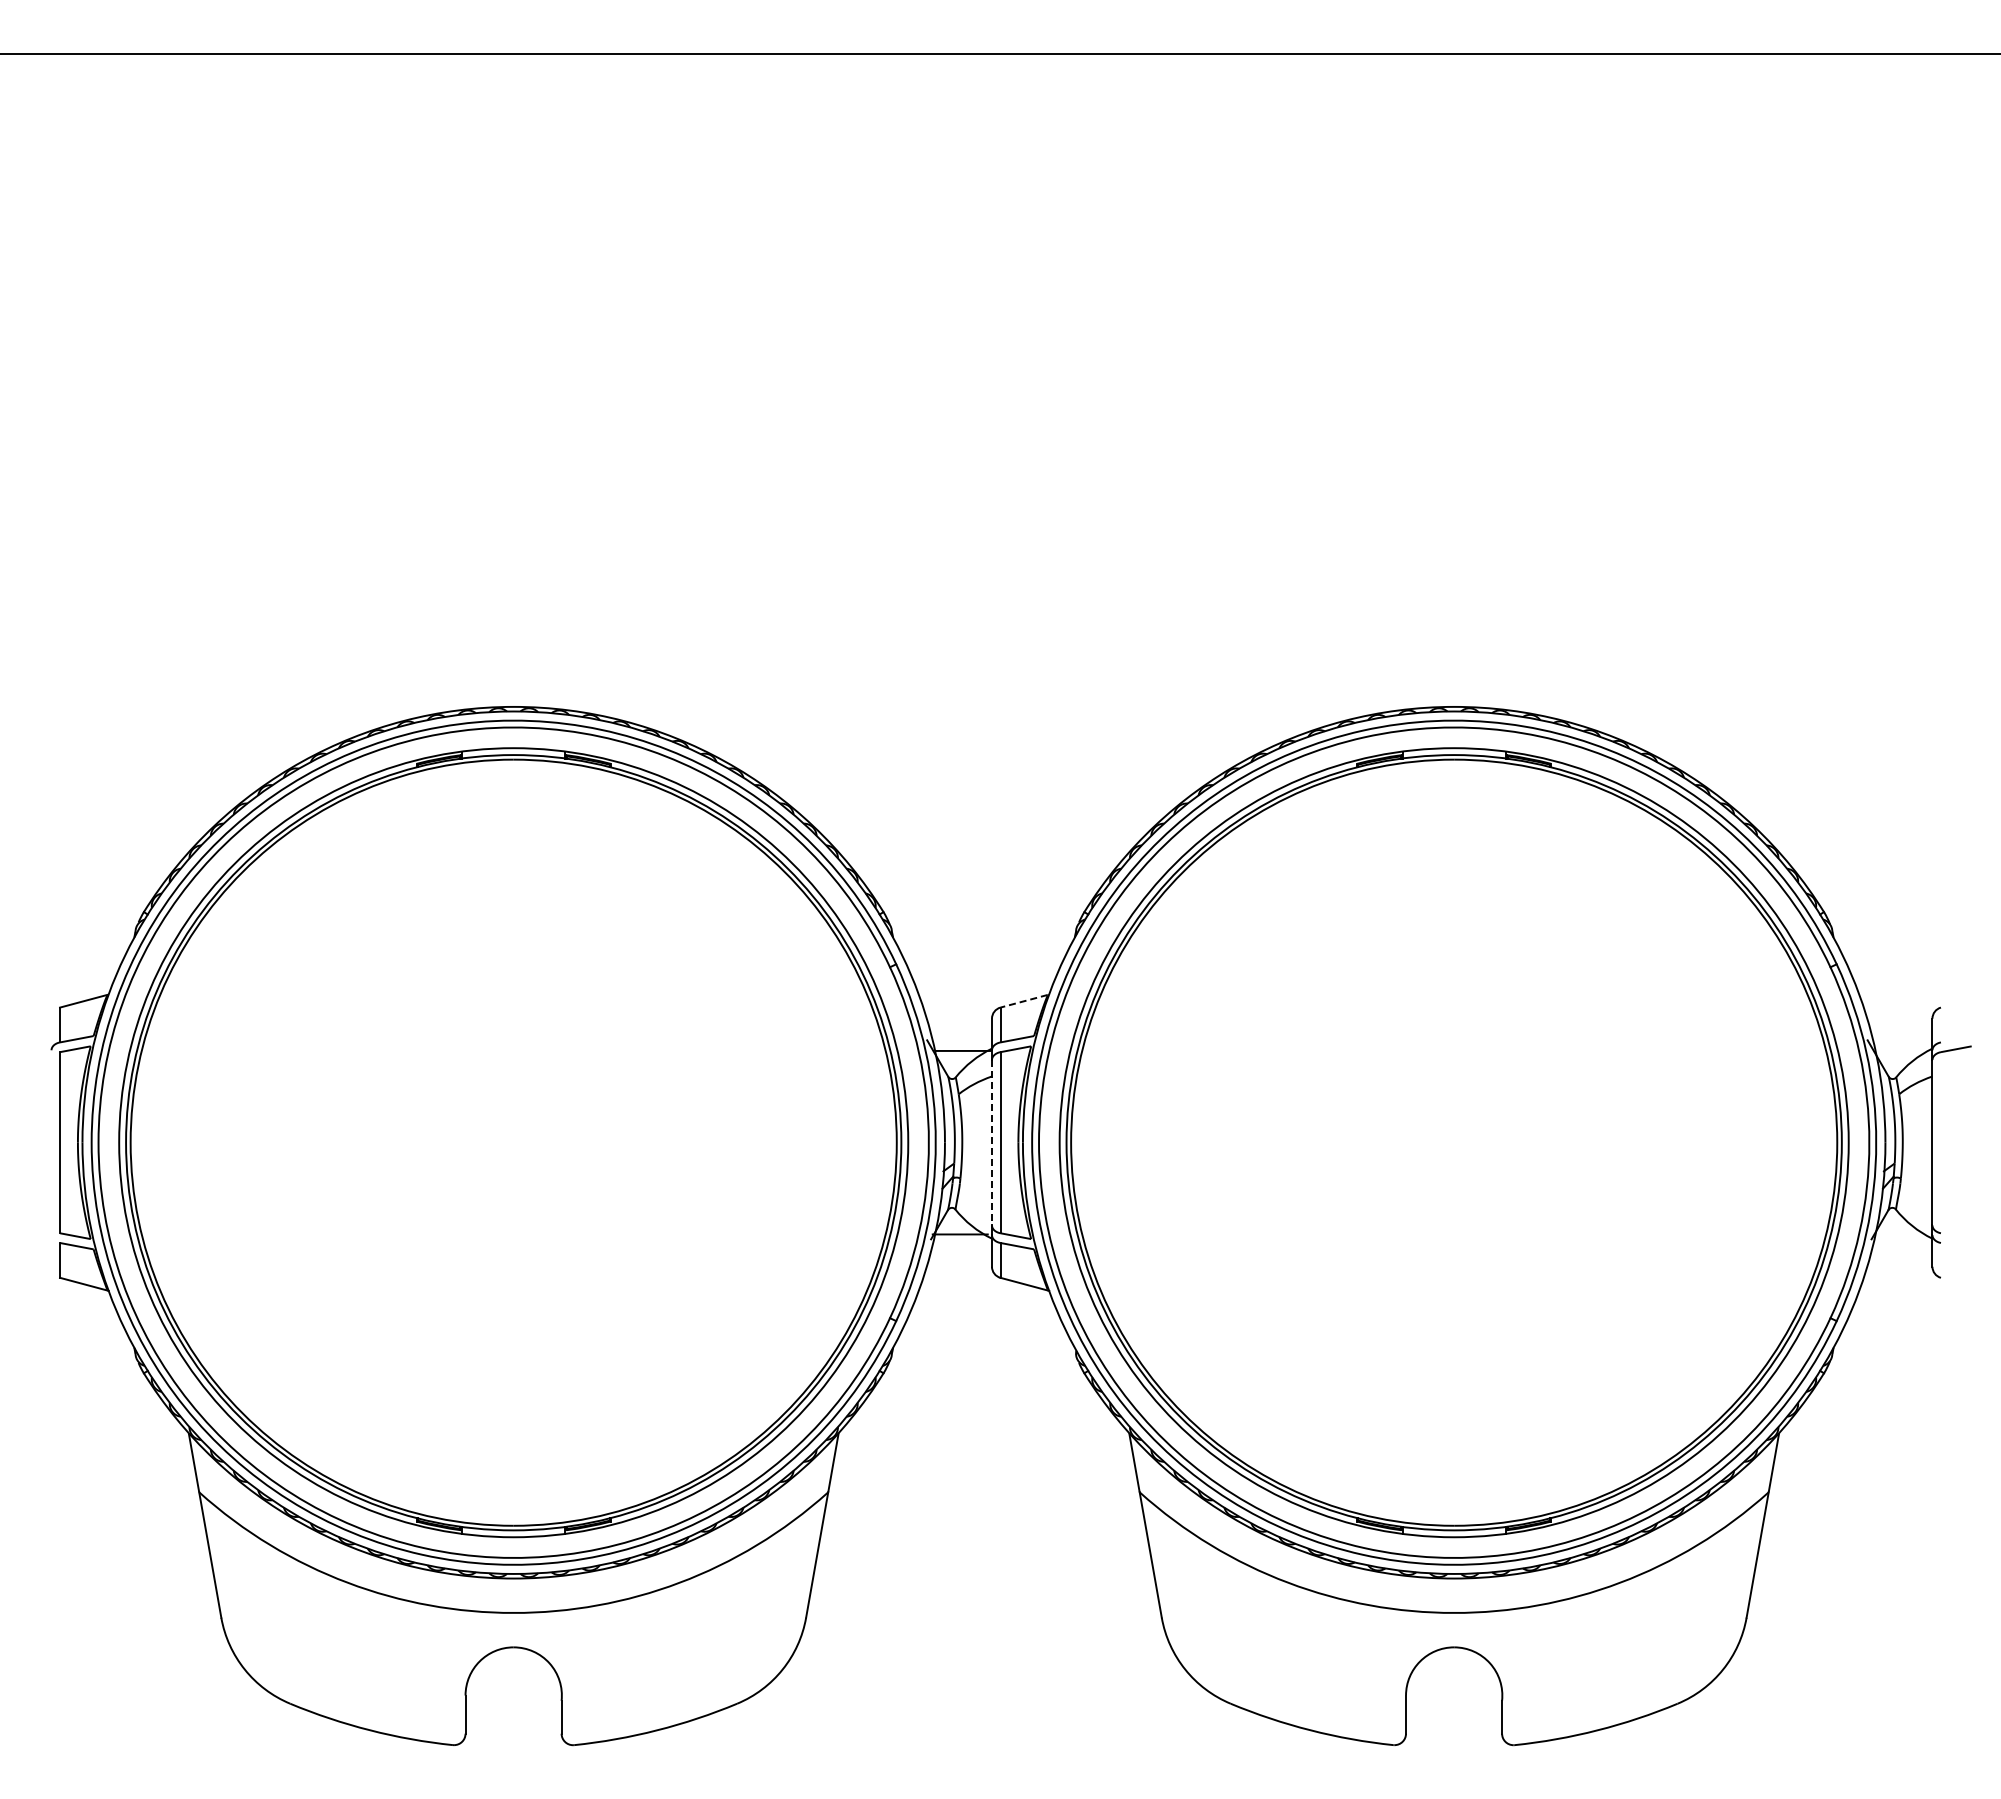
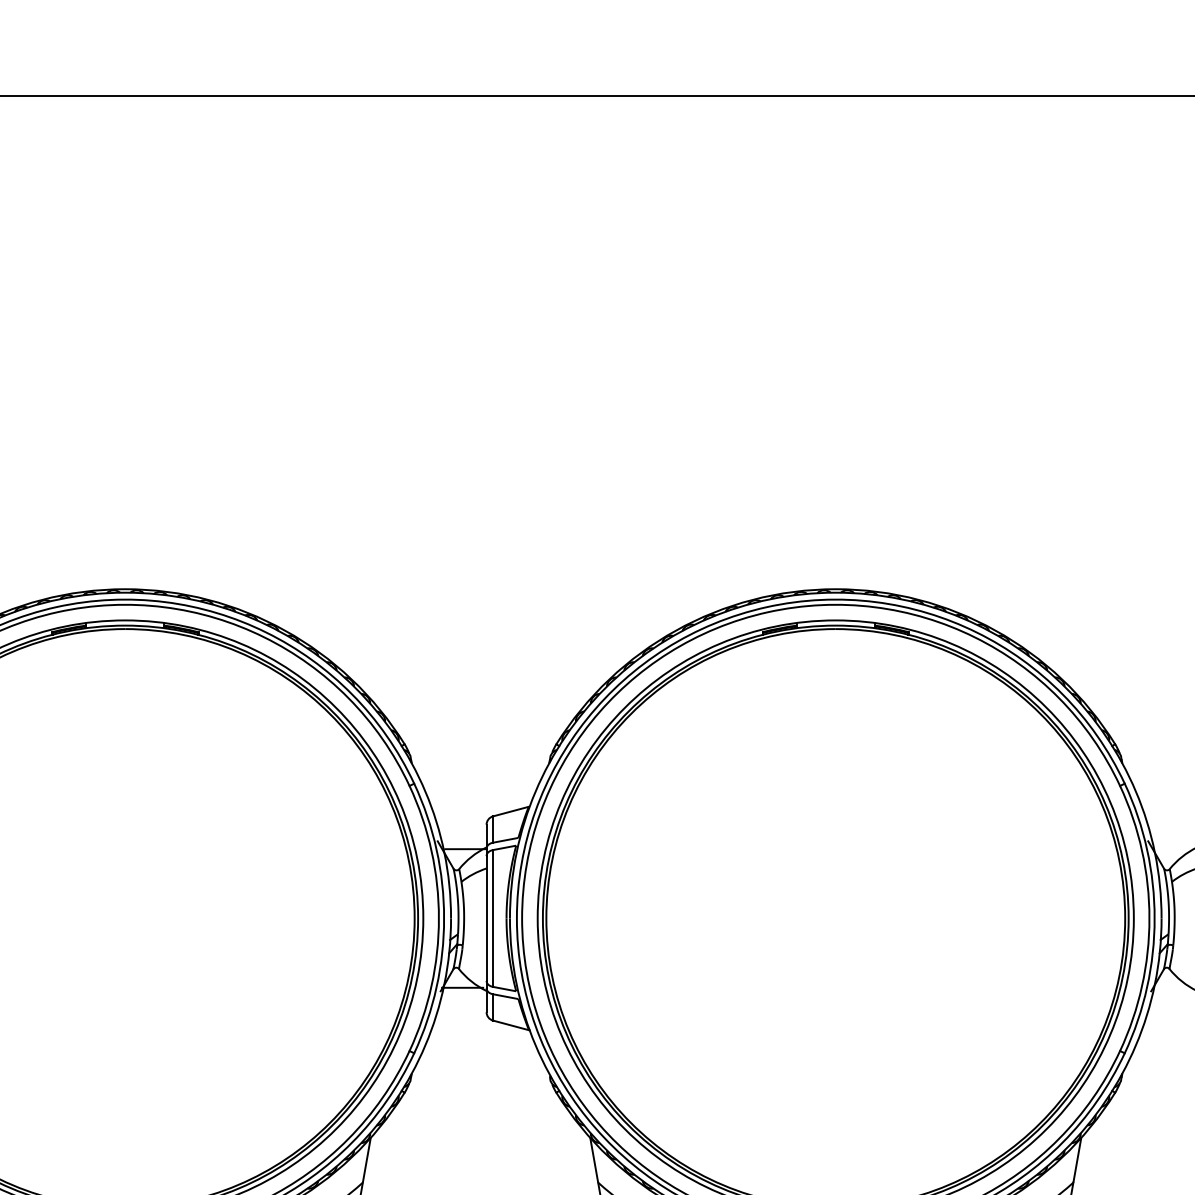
line: (1023, 1001) -> (510, 811), dashed -> solid
line: (991, 1142) -> (486, 918), dashed -> solid

